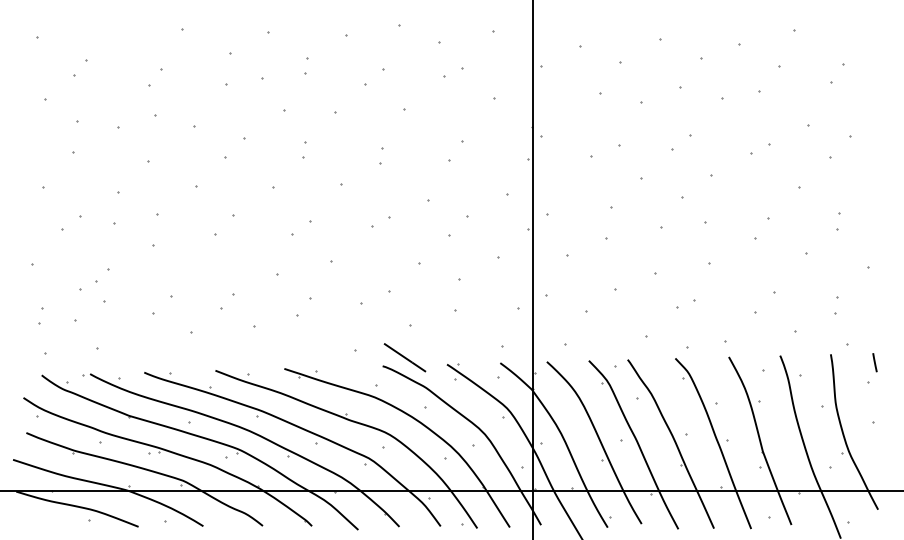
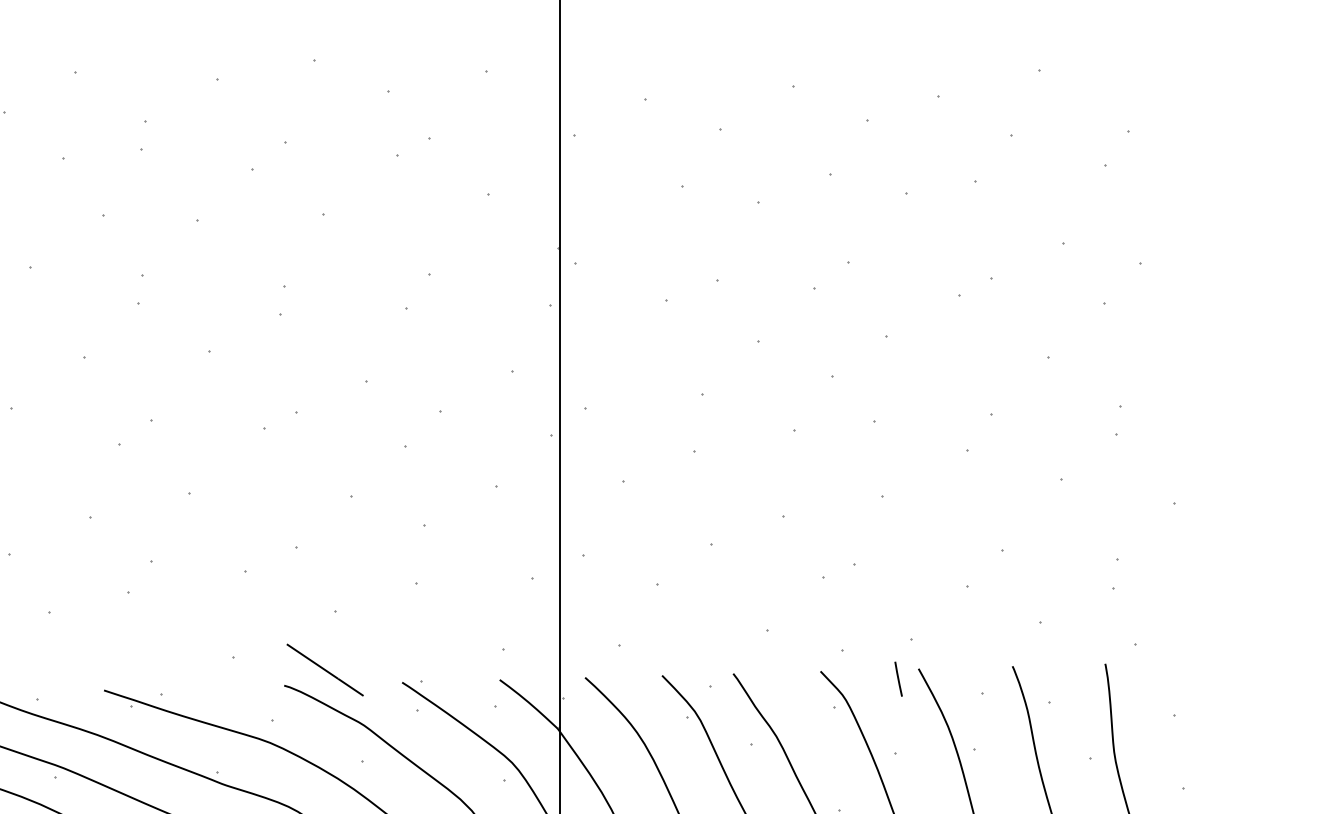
line: (874, 362) -> (897, 678), moved

